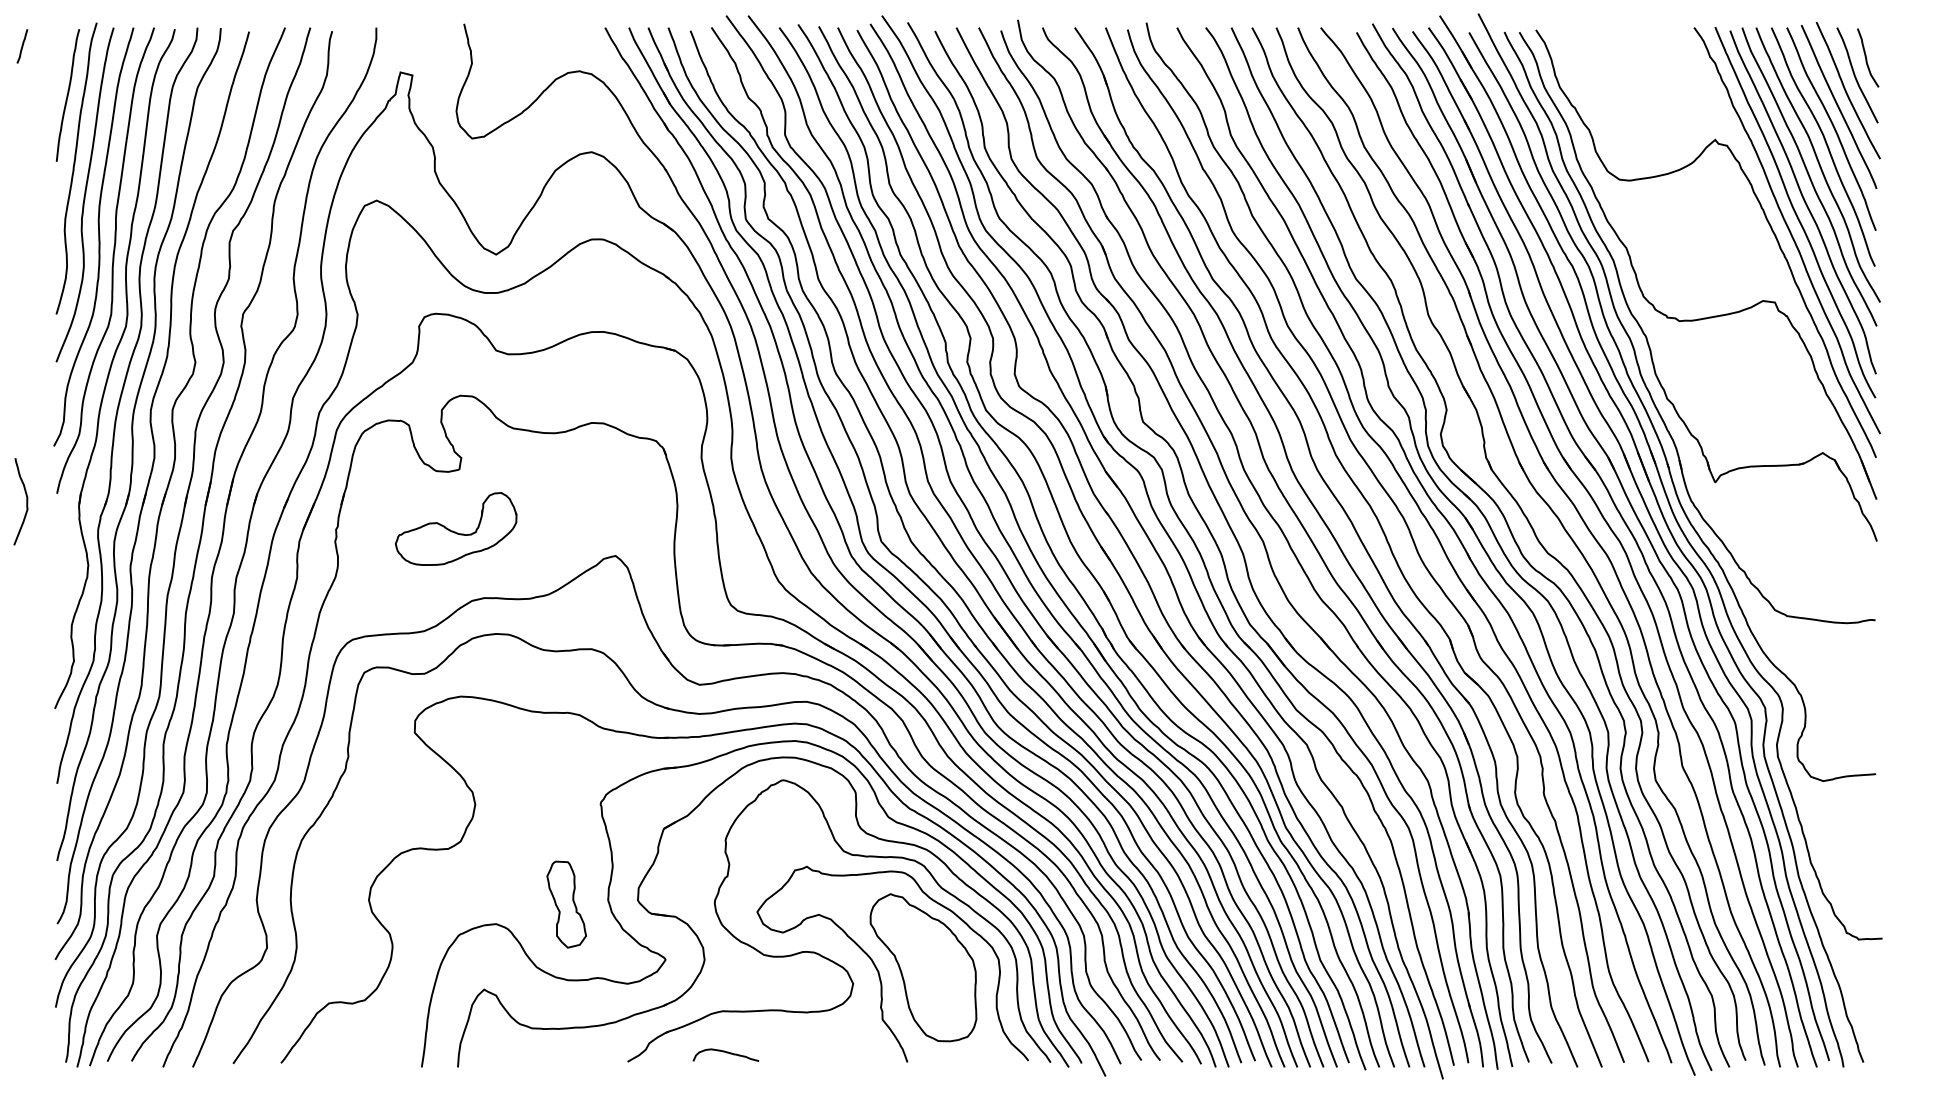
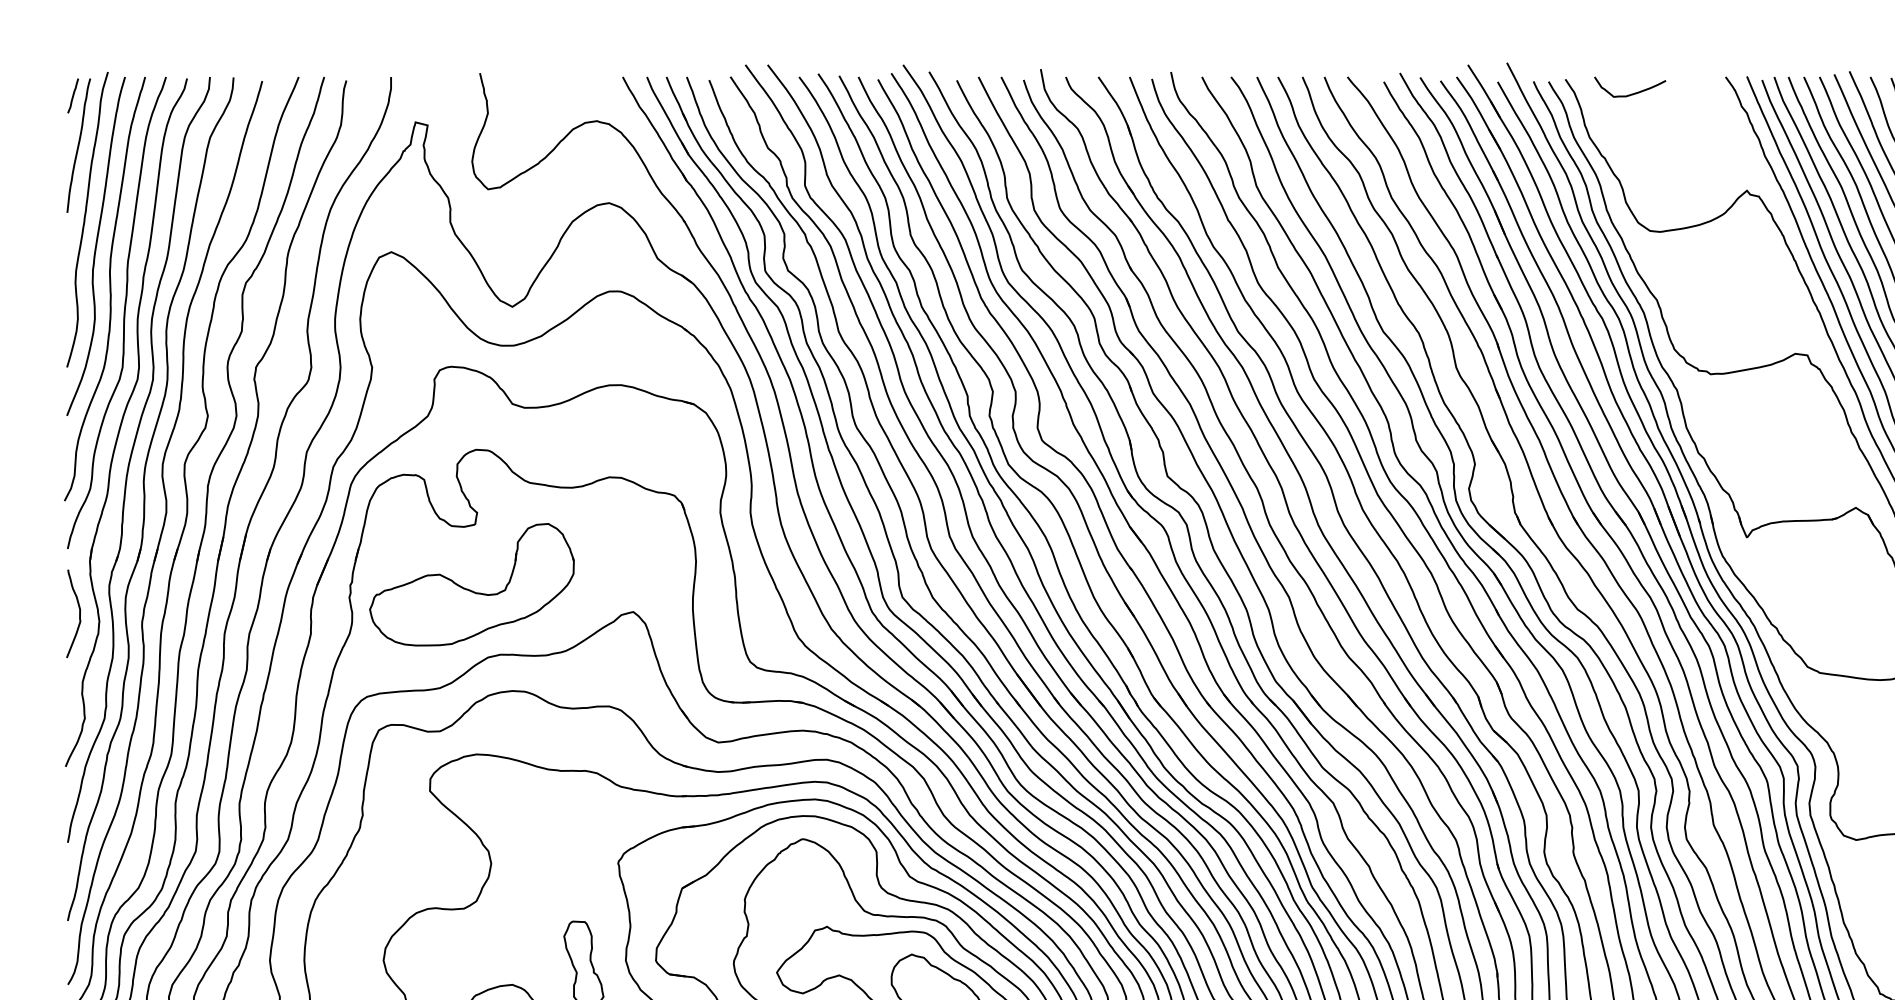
curve: (1602, 43) -> (1632, 93), added
line: (22, 46) -> (73, 96), moved
curve: (26, 501) -> (79, 613), moved
part: (455, 528) -> (471, 584), size x1.67

